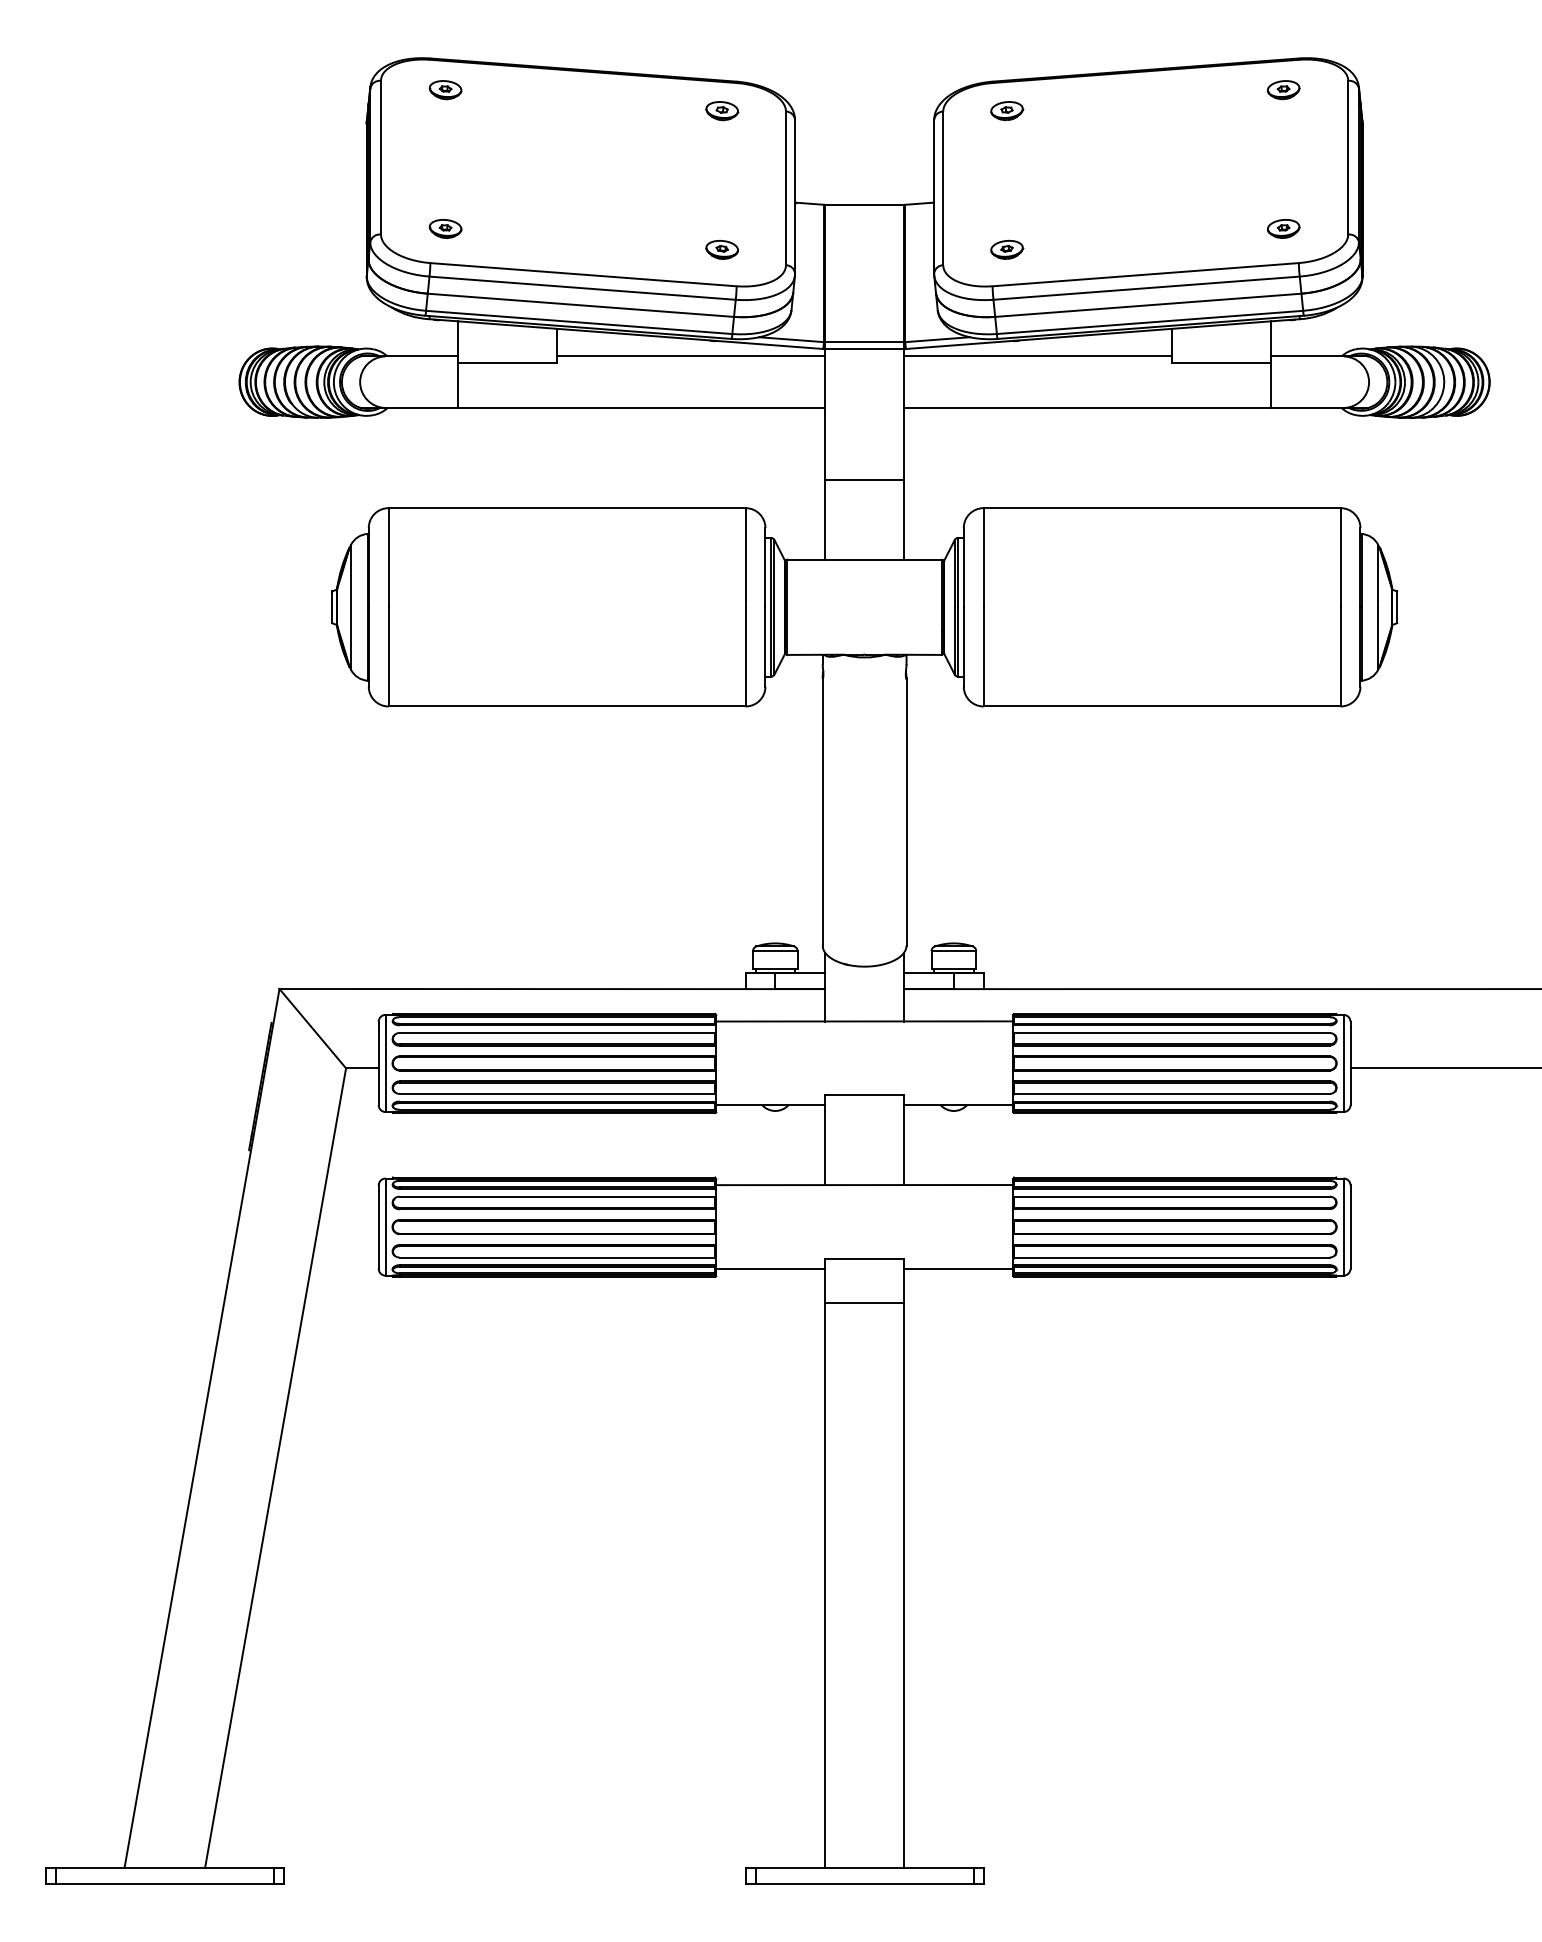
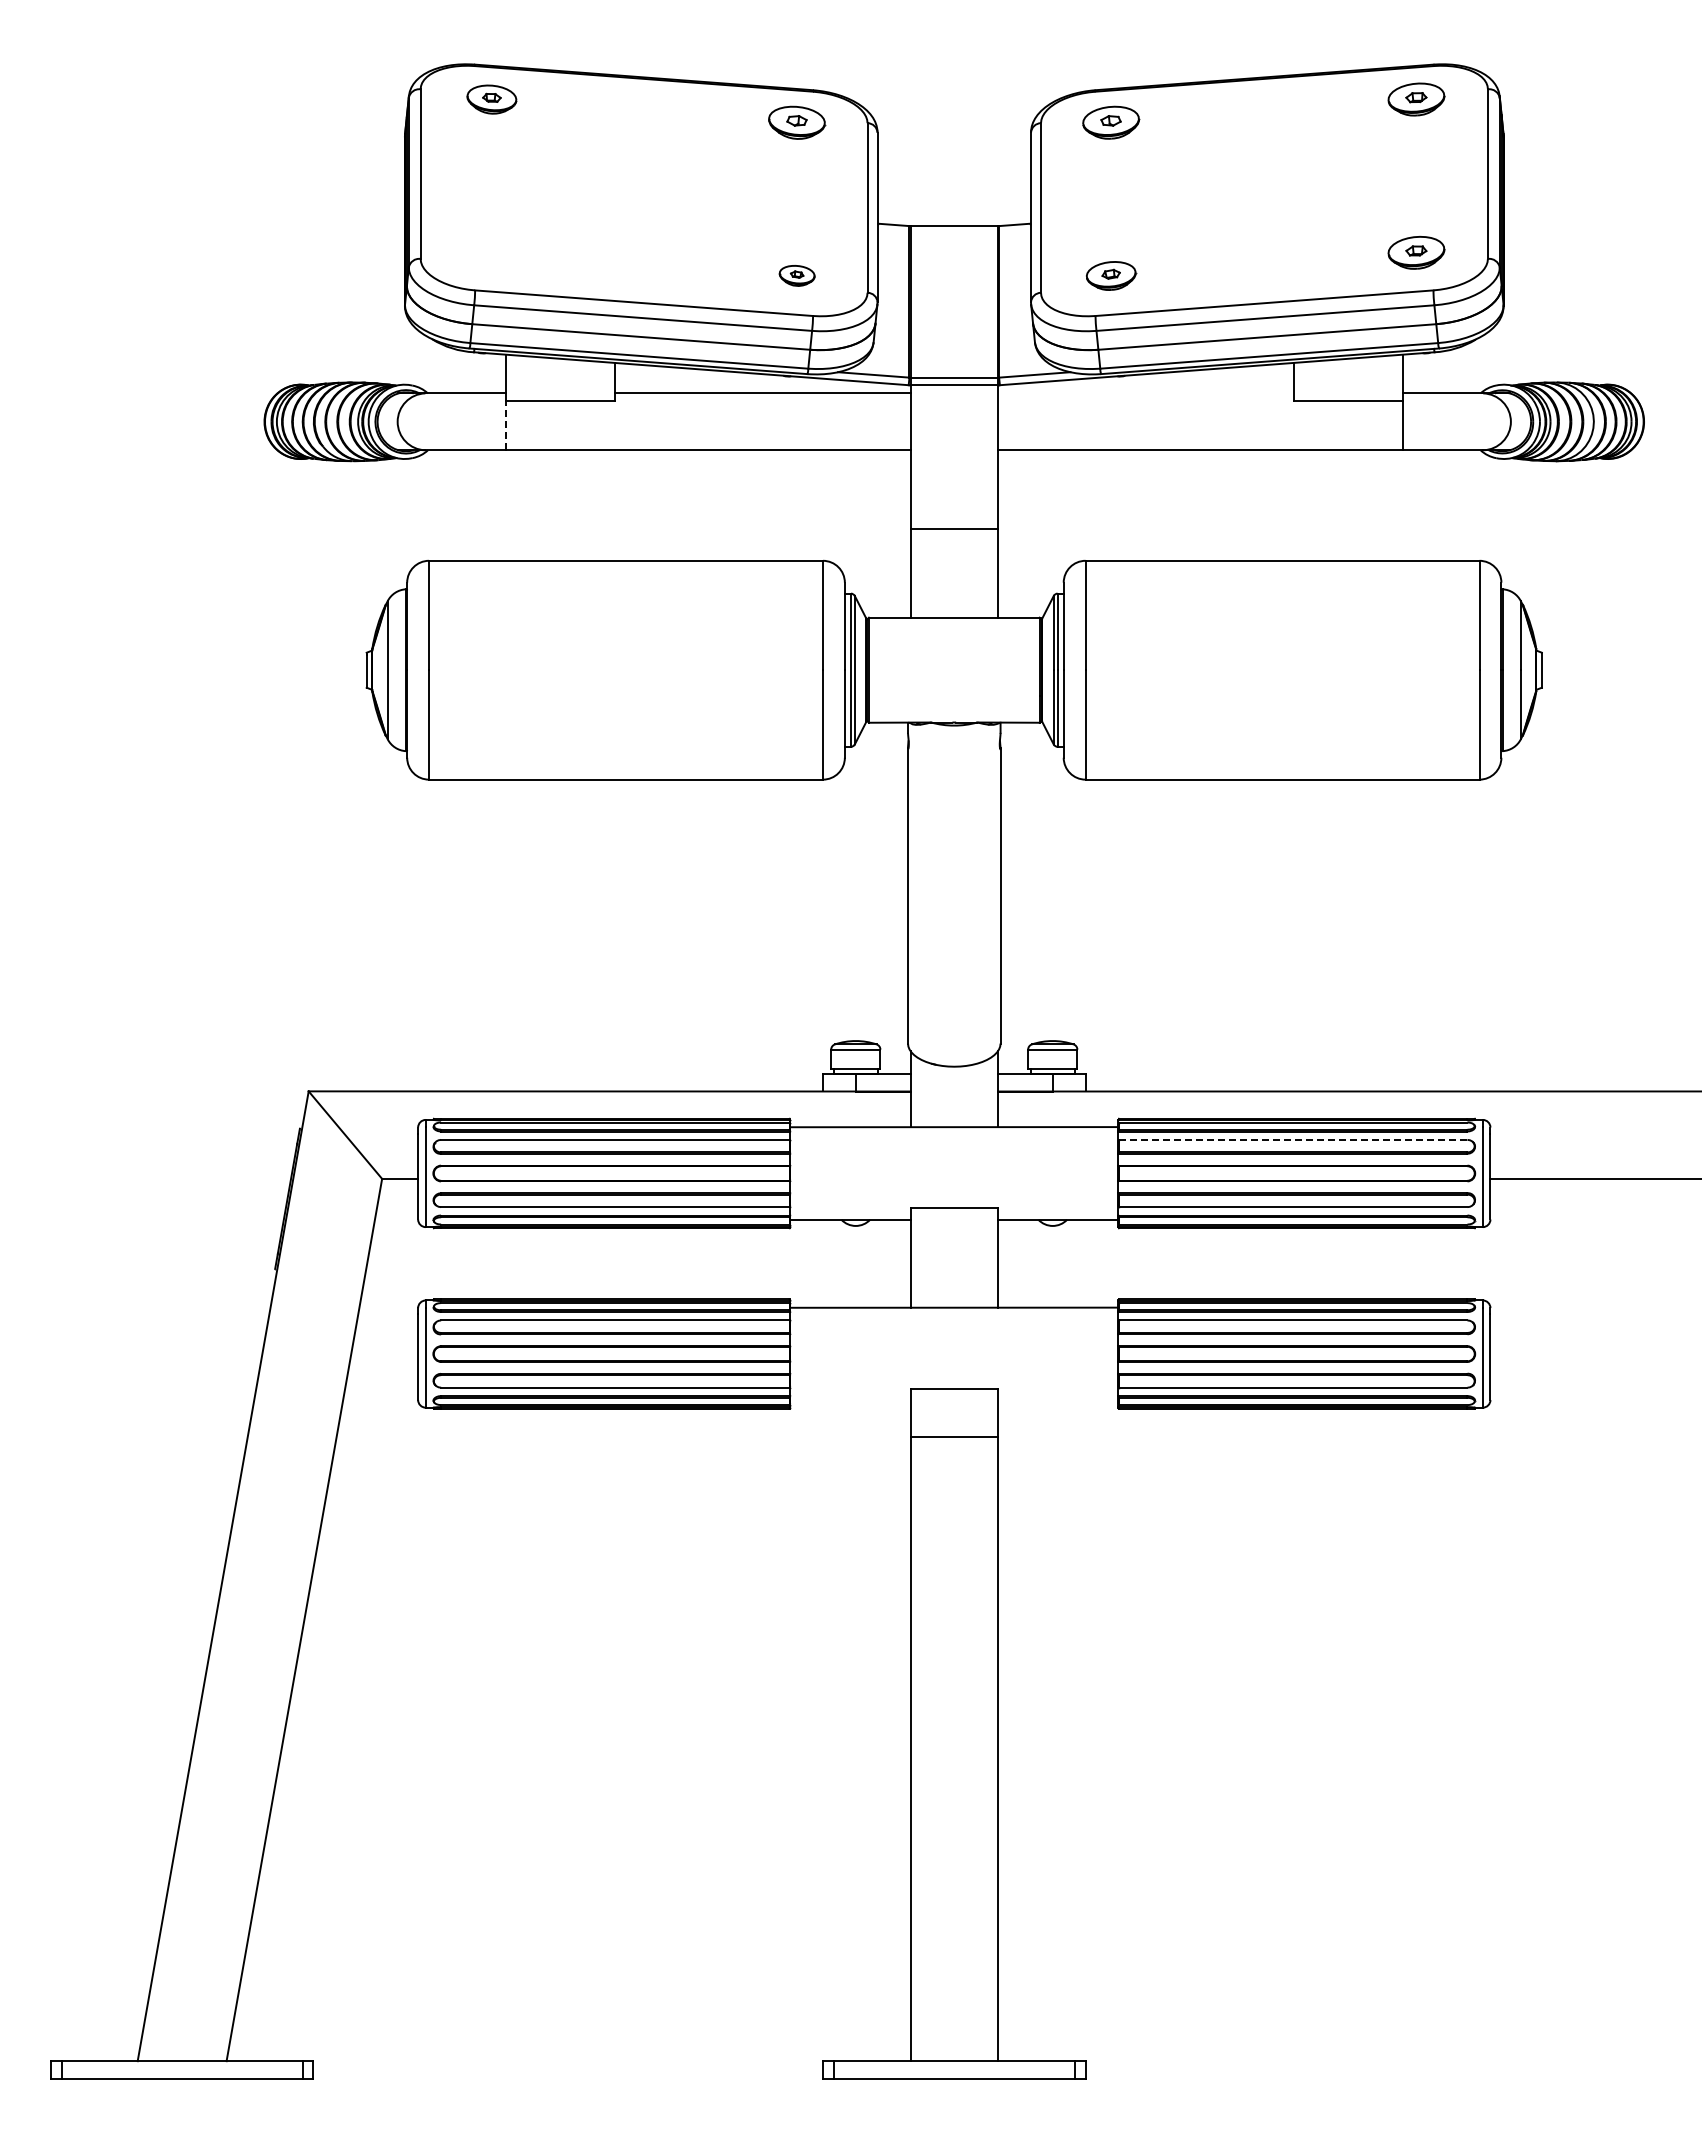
part: (445, 90) -> (491, 99), size x1.4
part: (1283, 90) -> (1416, 99), size x1.6
part: (722, 110) -> (797, 122), size x1.6
part: (1007, 110) -> (1111, 122), size x1.6
part: (445, 228) -> (491, 252), removed
part: (1283, 228) -> (1416, 252), size x1.6
part: (1007, 249) -> (1111, 275), size x1.4
line: (1037, 356) -> (1145, 393), removed
line: (457, 385) -> (505, 425), solid -> dashed
line: (1171, 1032) -> (1292, 1139), solid -> dashed
line: (770, 1269) -> (850, 1400), removed
line: (959, 1269) -> (1058, 1400), removed

